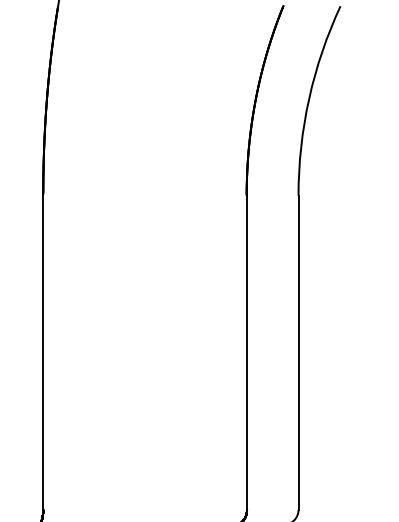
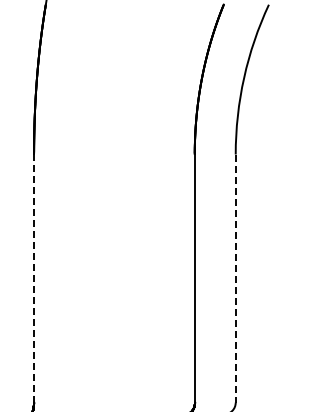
line: (43, 352) -> (34, 278), solid -> dashed
line: (298, 354) -> (235, 279), solid -> dashed

